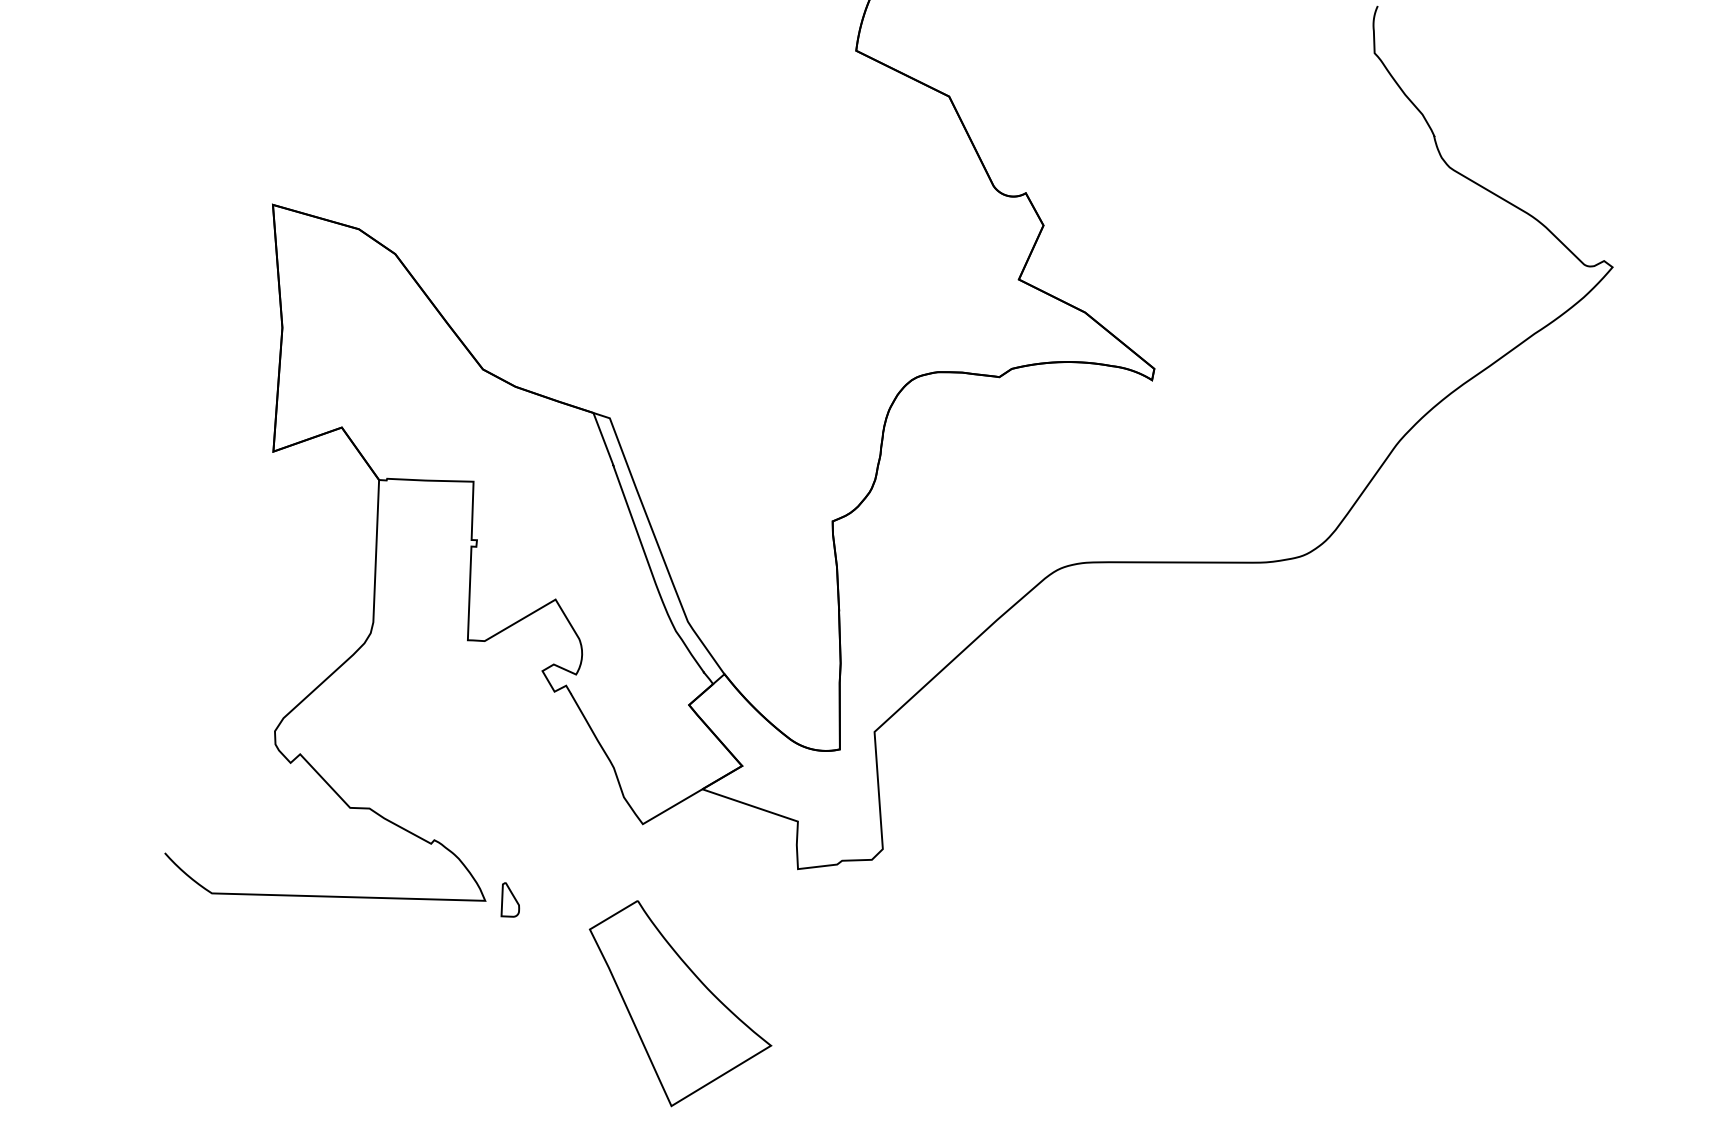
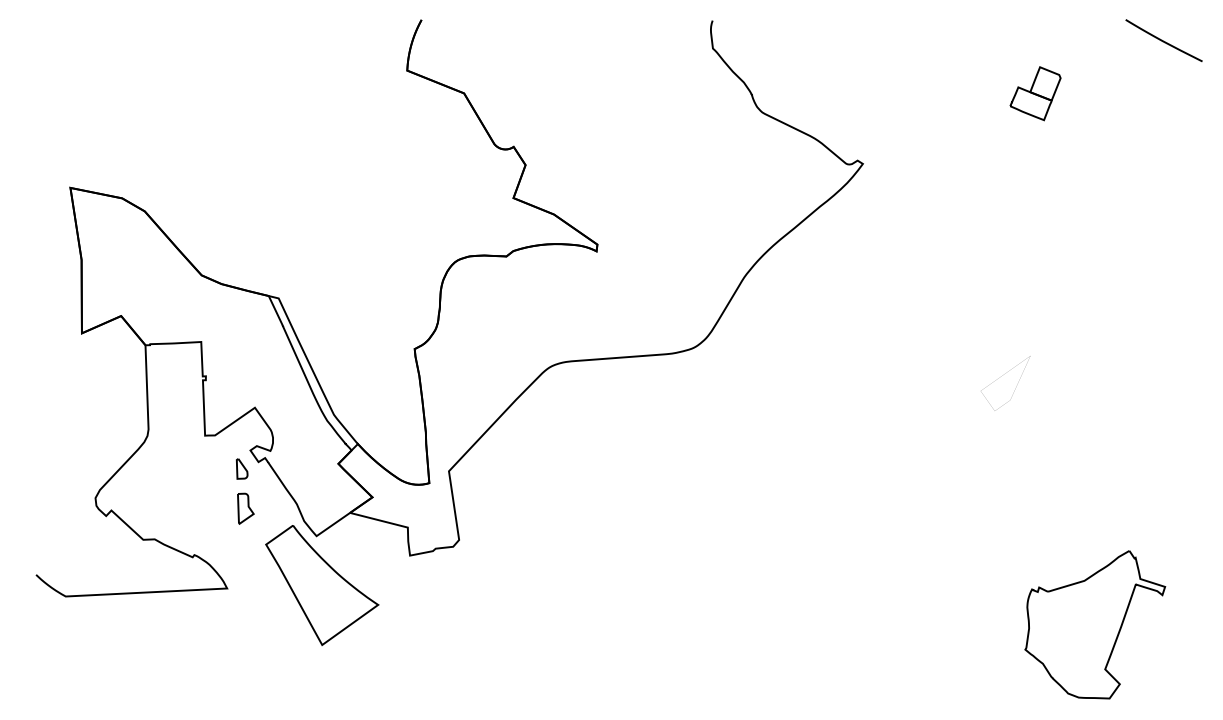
part: (526, 768) -> (245, 508), added
part: (511, 899) -> (242, 468), moved
part: (679, 1005) -> (322, 585), moved

